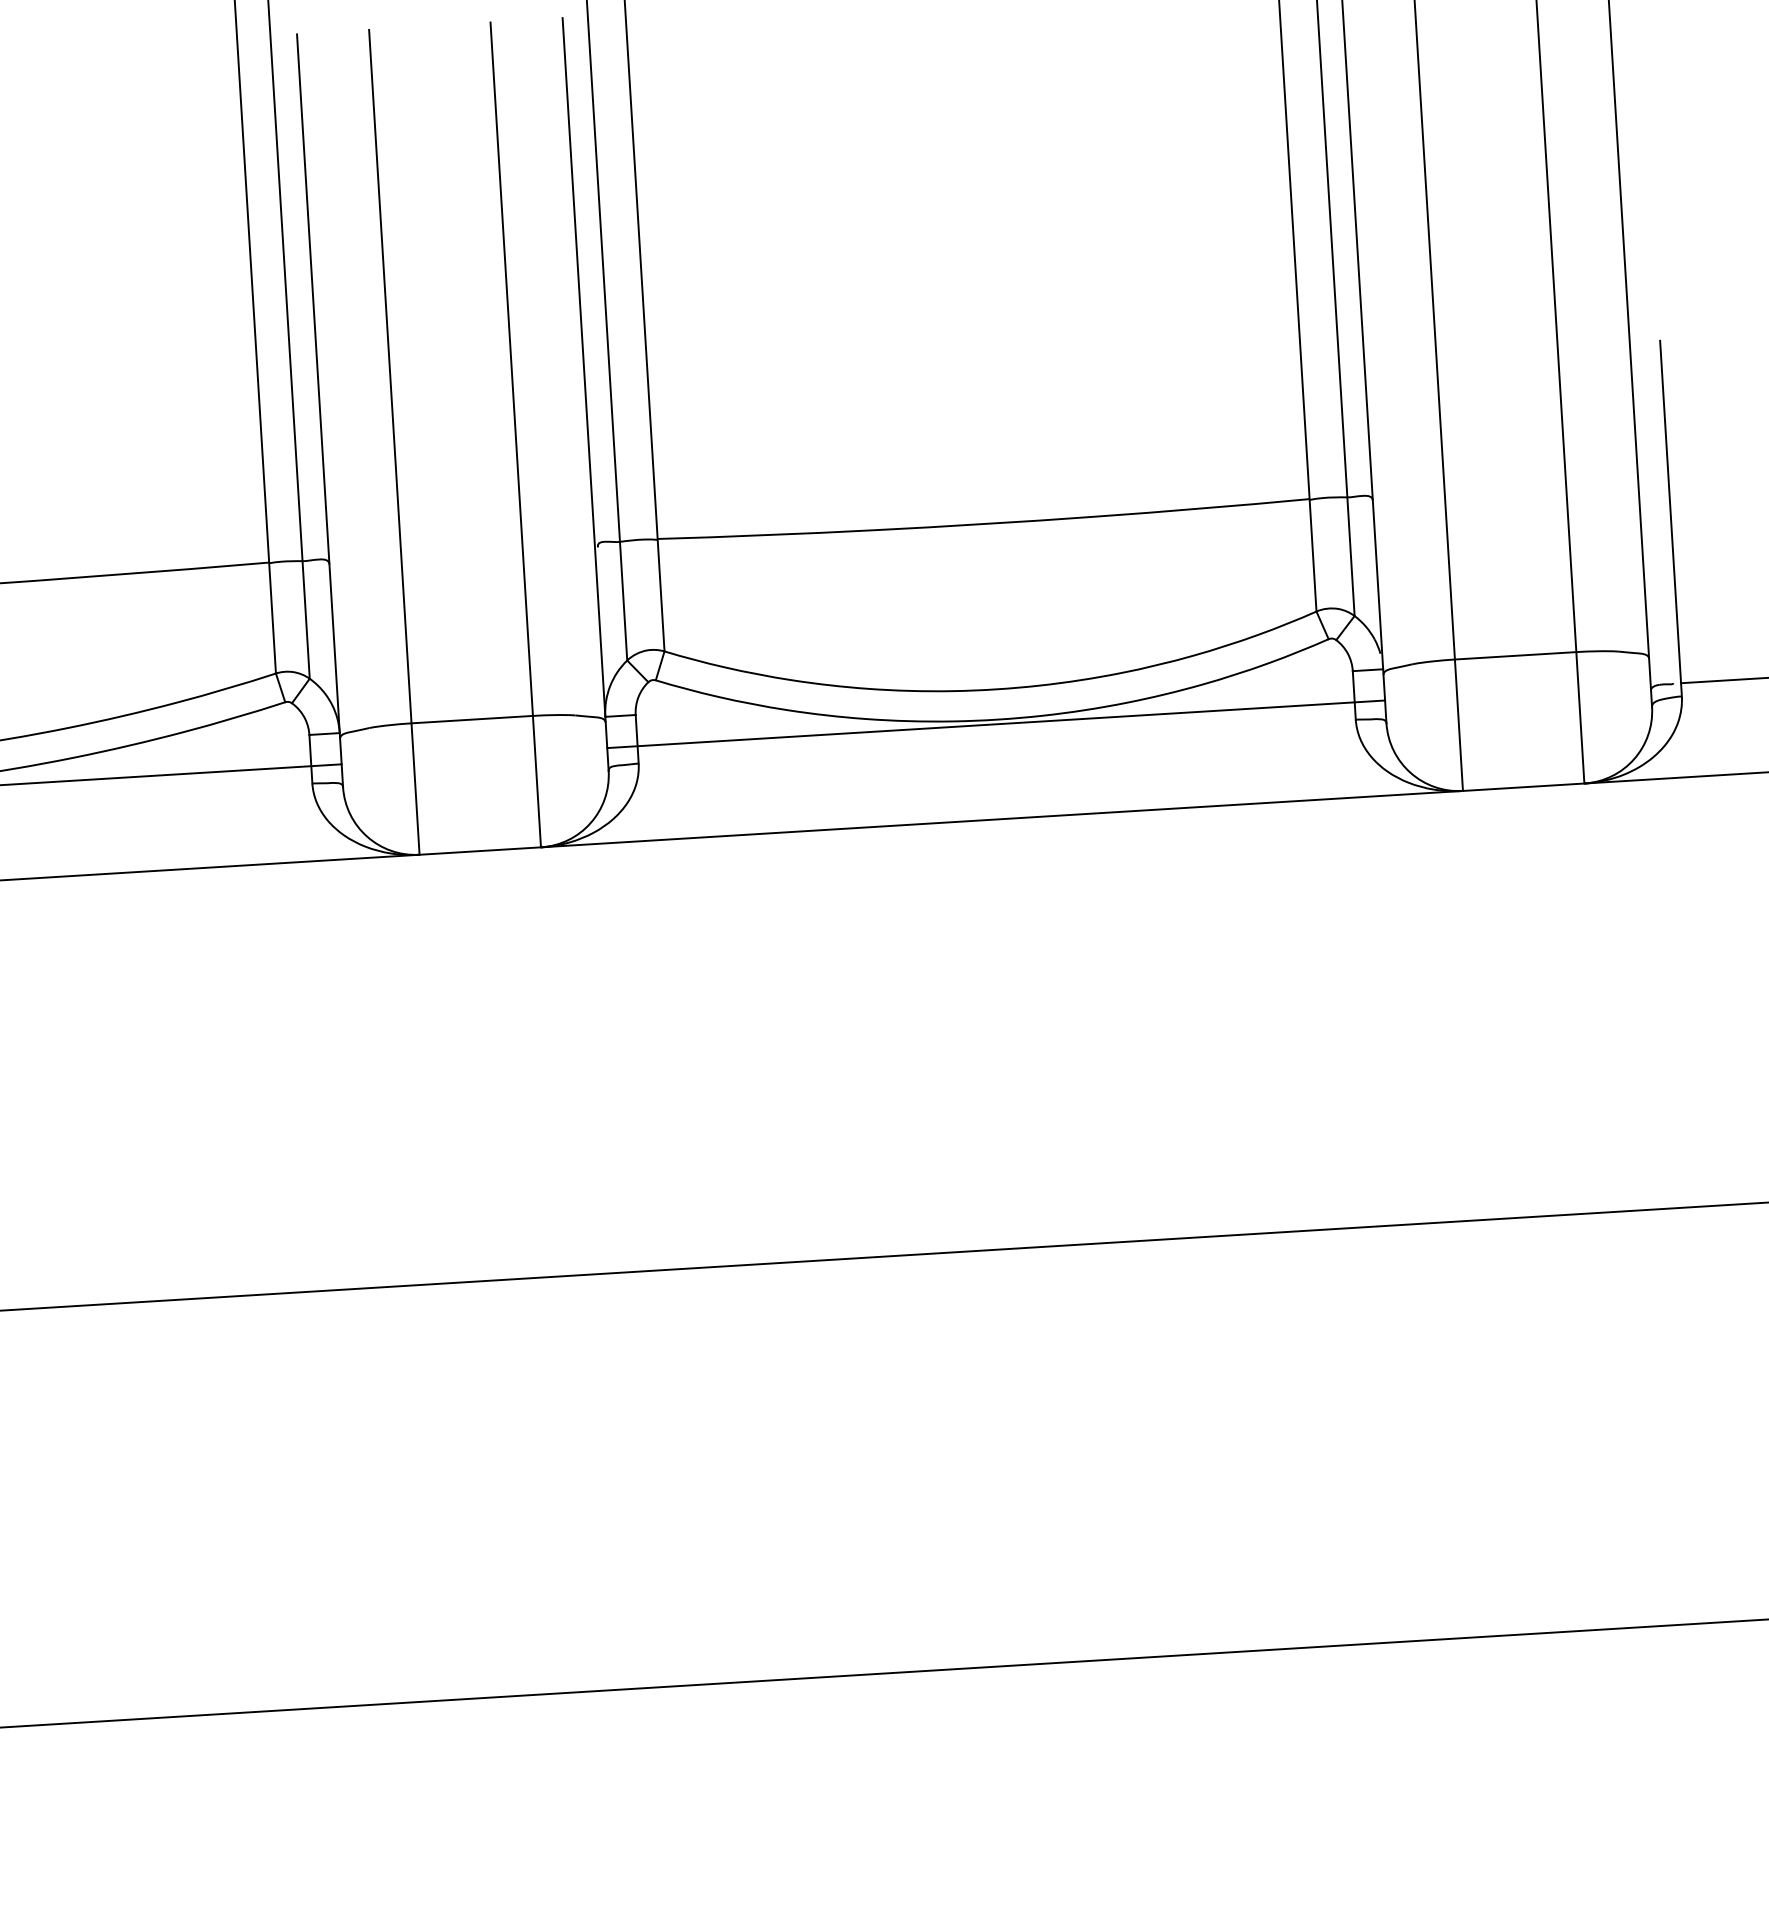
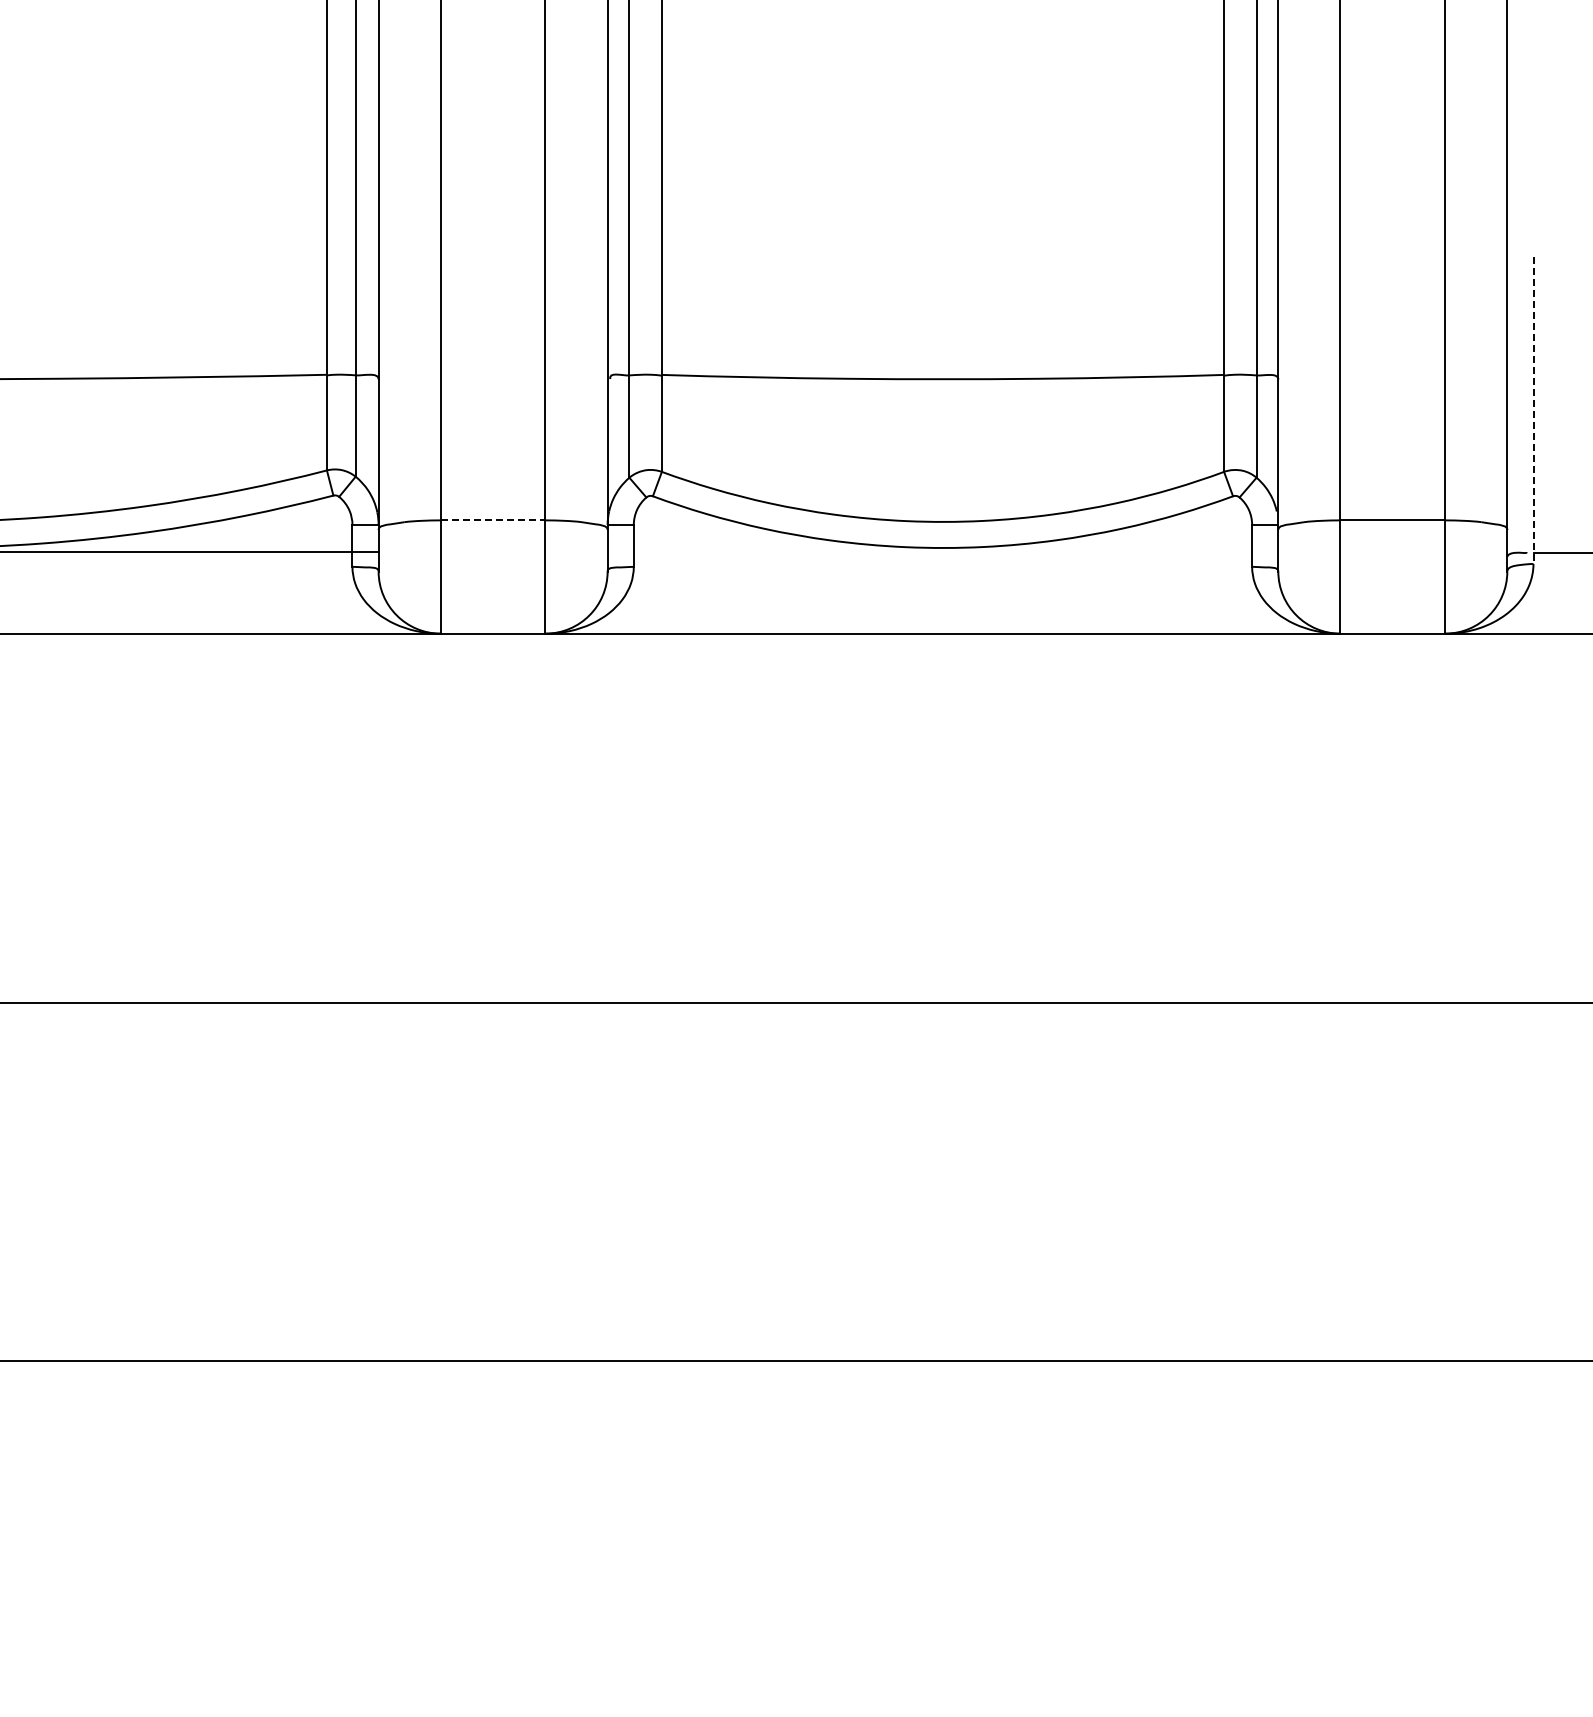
line: (1671, 519) -> (1533, 411), solid -> dashed
line: (472, 719) -> (493, 520), solid -> dashed
line: (995, 723) -> (942, 551), removed

